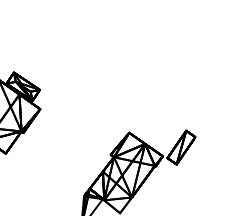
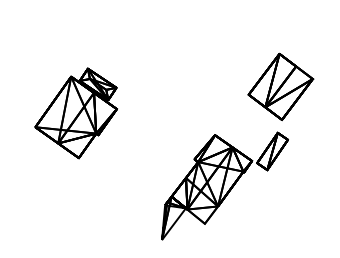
part: (188, 88) -> (280, 86), added

